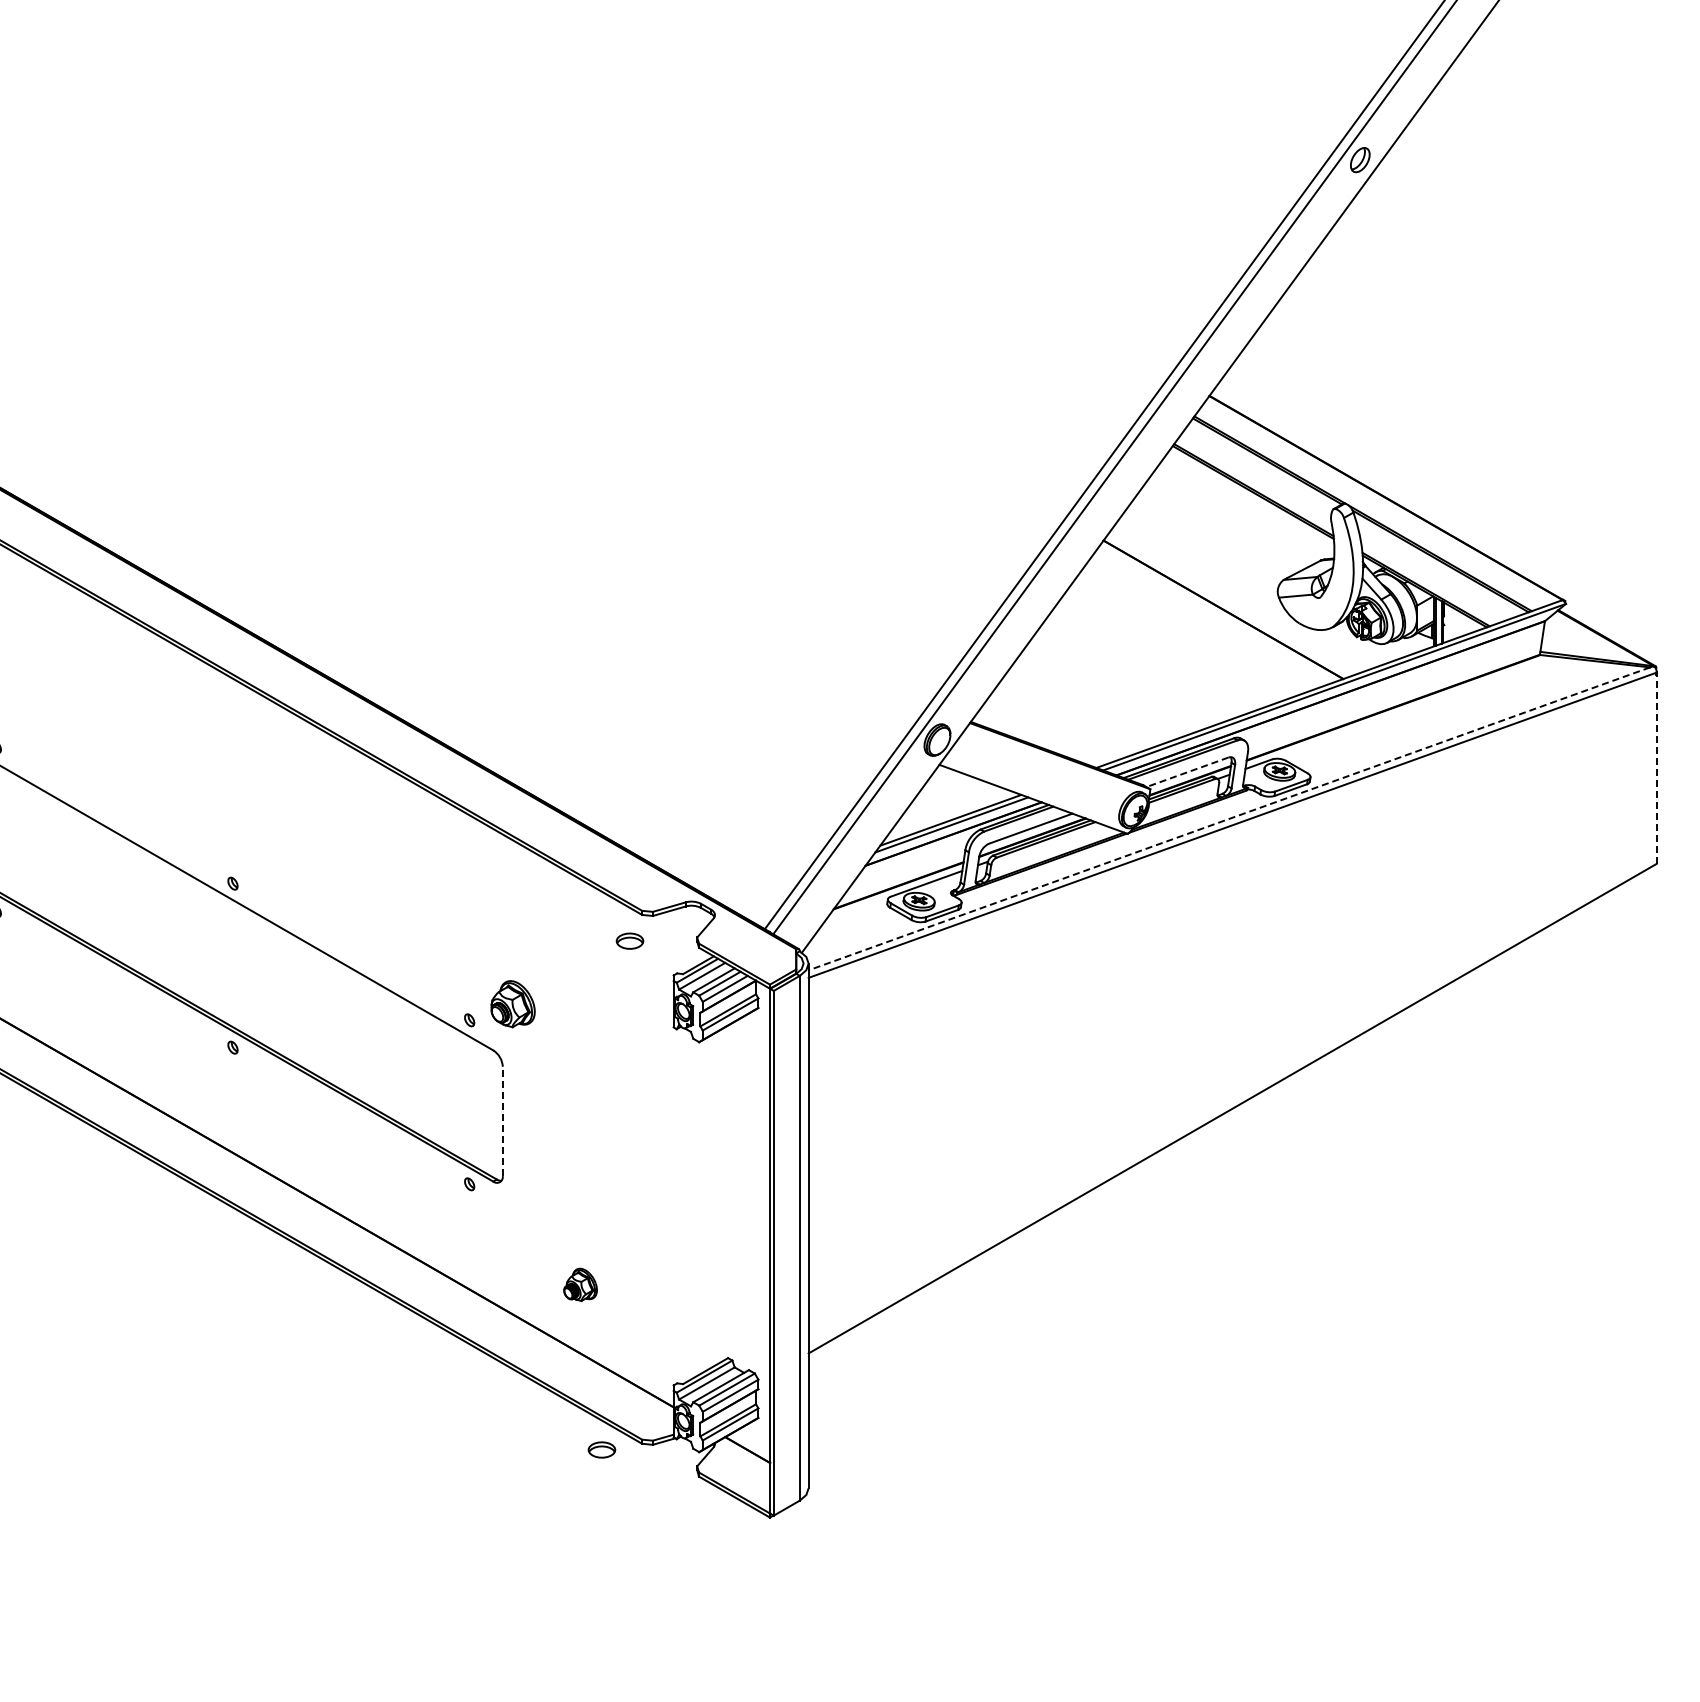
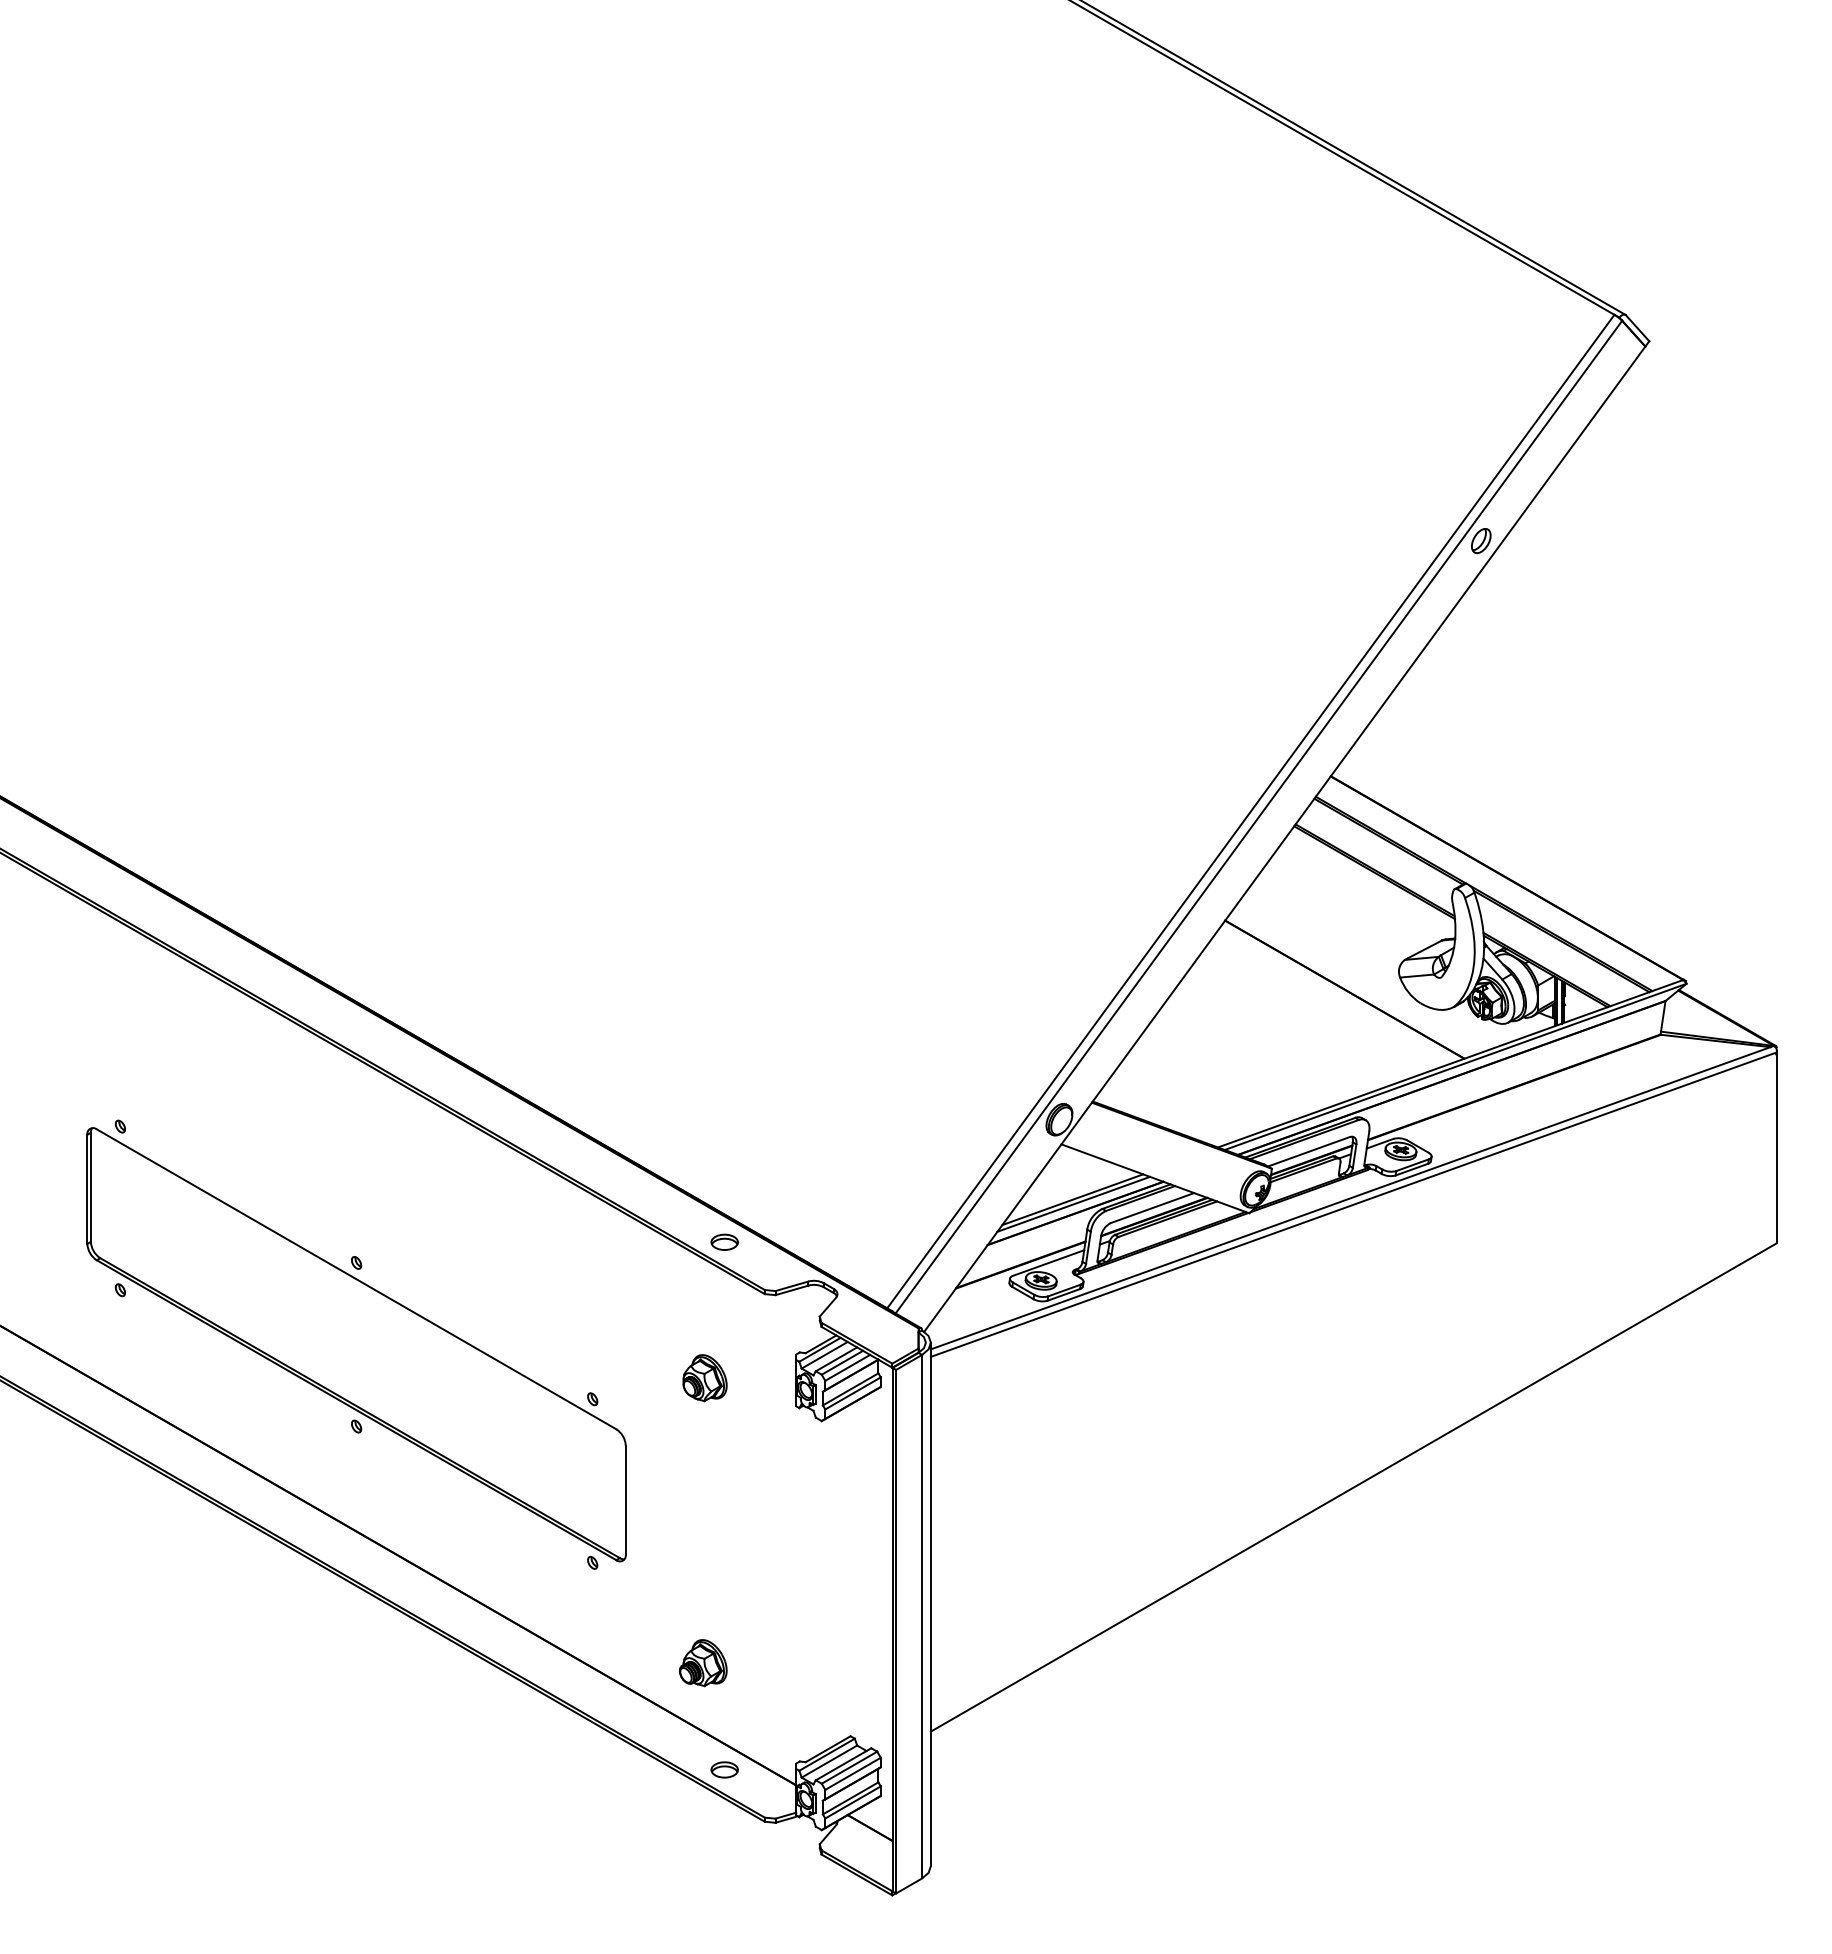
line: (1656, 768) -> (1776, 1148), dashed -> solid
line: (1187, 771) -> (1308, 1151), dashed -> solid
line: (1229, 819) -> (1350, 1198), dashed -> solid
part: (629, 940) -> (724, 1241), moved
part: (512, 1004) -> (704, 1378), moved
line: (502, 1121) -> (625, 1500), dashed -> solid
part: (580, 1285) -> (703, 1663), size x1.43
part: (601, 1449) -> (724, 1769), moved

